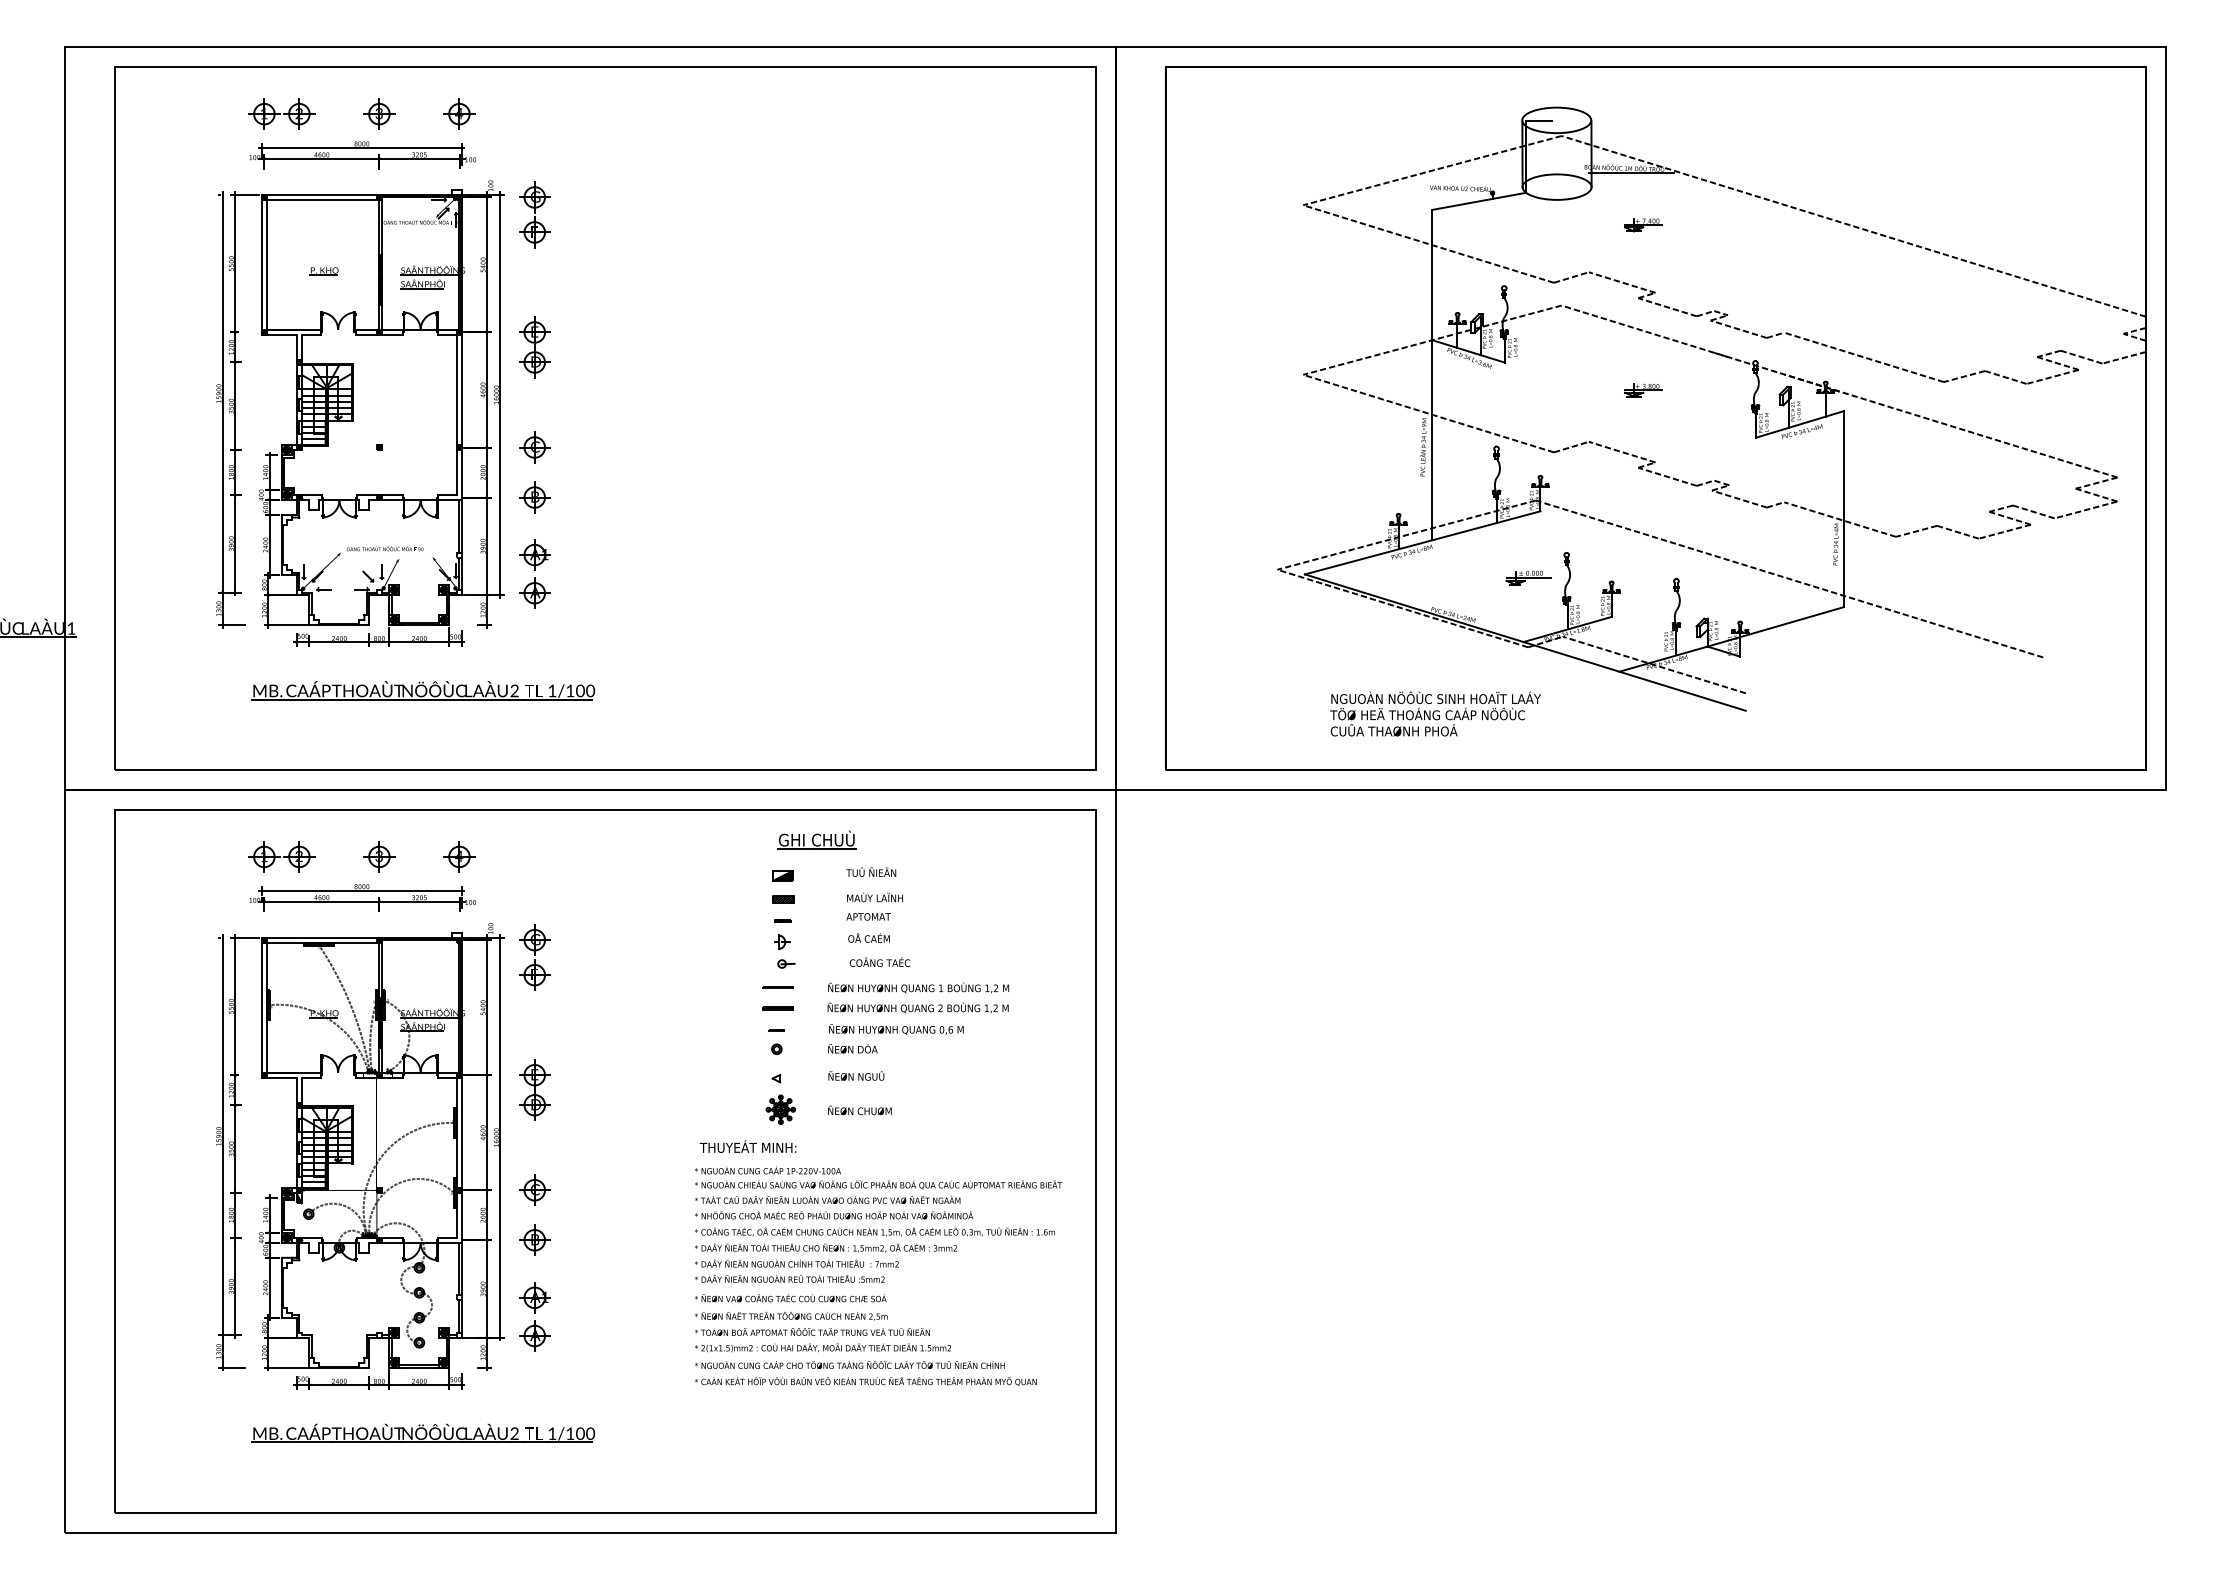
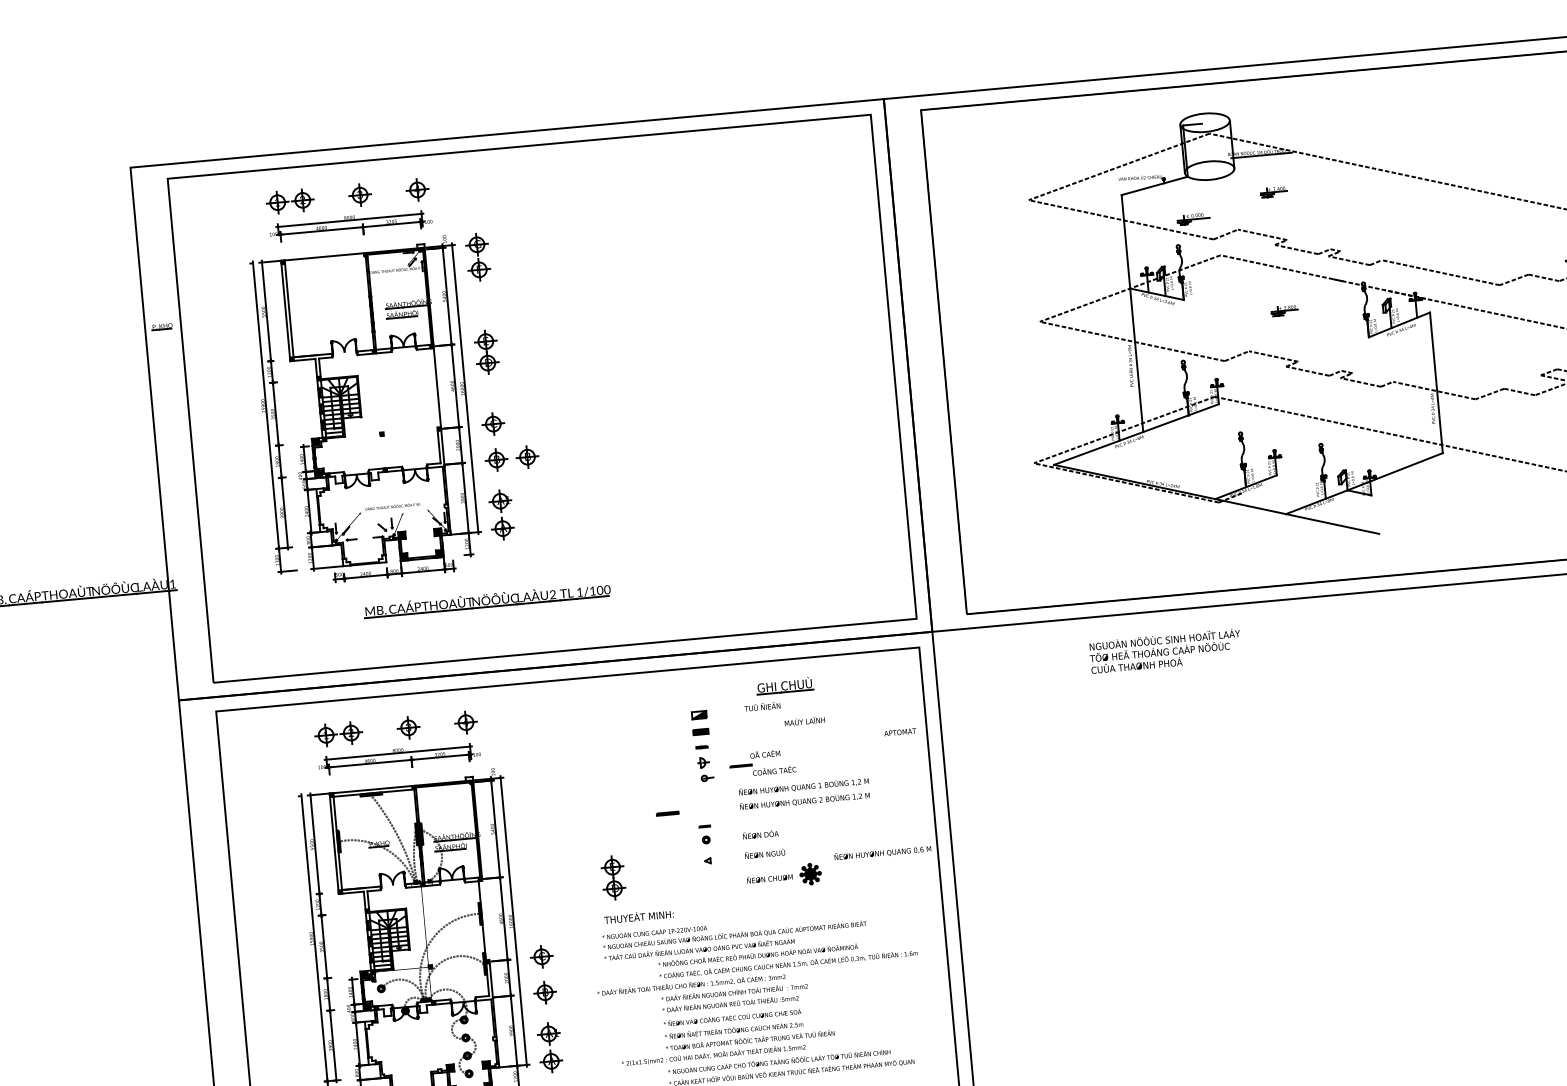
line: (318, 199) -> (322, 260), removed
part: (323, 271) -> (161, 327), moved
line: (456, 389) -> (433, 387), removed
part: (577, 497) -> (527, 457), added
part: (1528, 577) -> (1193, 218), moved
line: (1654, 664) -> (1310, 506), removed
part: (423, 690) -> (487, 600), moved
text: (1435, 713) -> (1165, 650), moved
part: (816, 839) -> (784, 685), moved
text: (874, 897) -> (804, 721), moved
text: (868, 916) -> (900, 732), moved
part: (534, 957) -> (526, 789), removed
line: (777, 987) -> (740, 766), moved
line: (777, 1008) -> (667, 813), moved
text: (896, 1029) -> (882, 852), moved
part: (534, 1089) -> (613, 877), moved
part: (780, 1109) -> (810, 874), moved
line: (461, 1132) -> (485, 920), removed
text: (747, 1146) -> (638, 916), moved
text: (878, 1184) -> (734, 935), moved
text: (825, 1247) -> (690, 984), moved
text: (822, 1347) -> (713, 1054), moved

